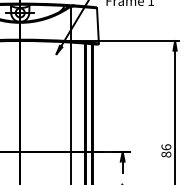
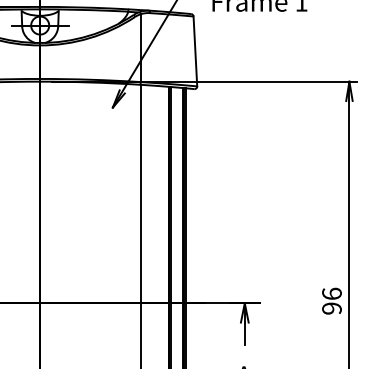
text: (166, 154) -> (332, 308), 86 -> 96

